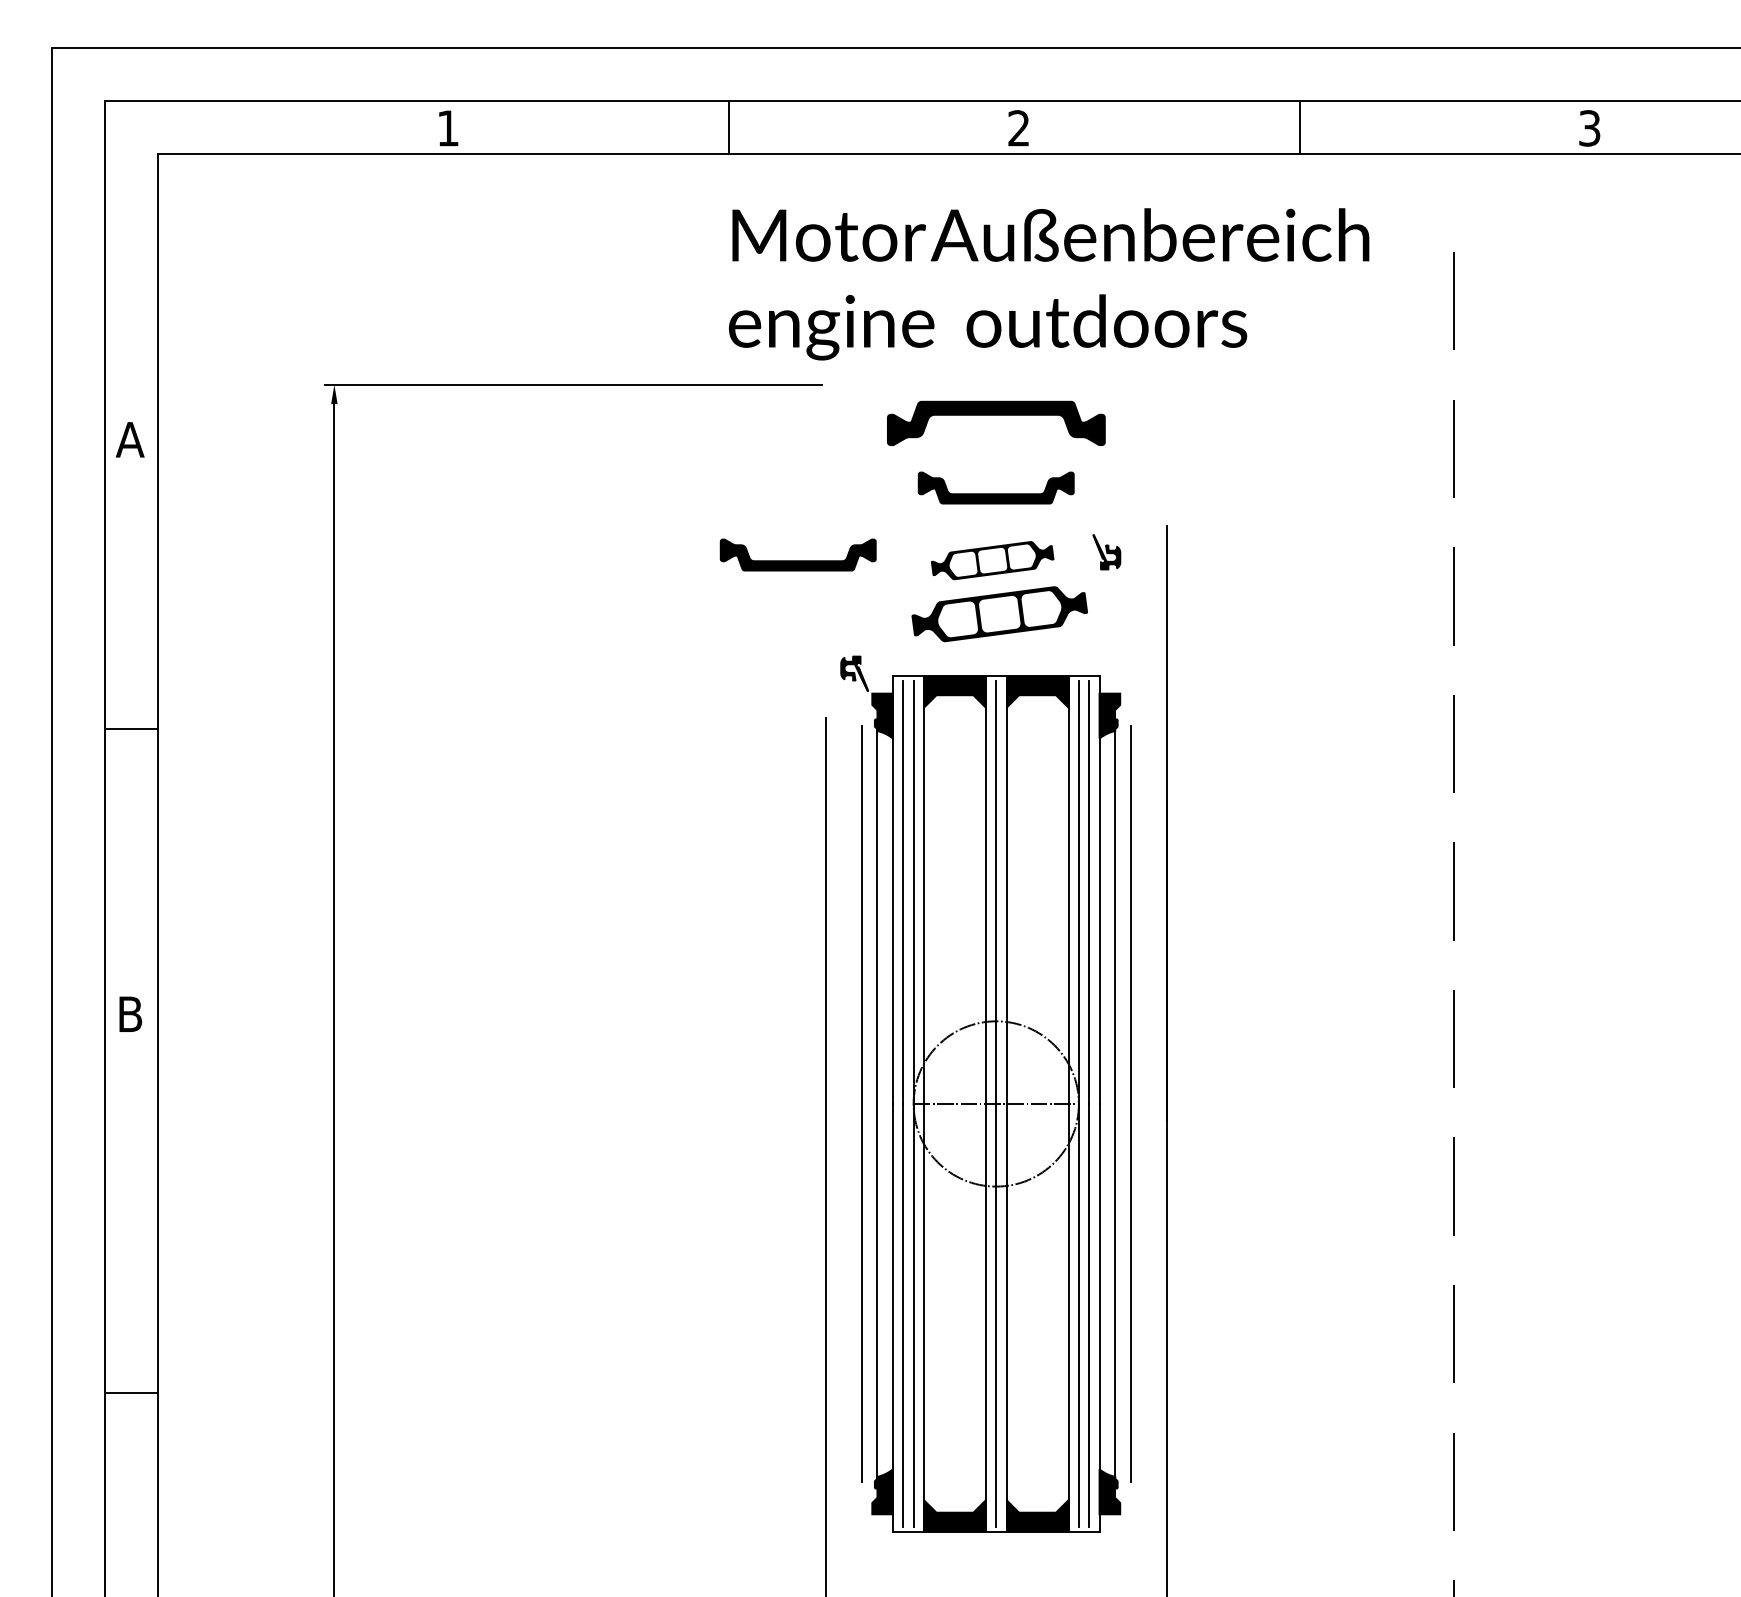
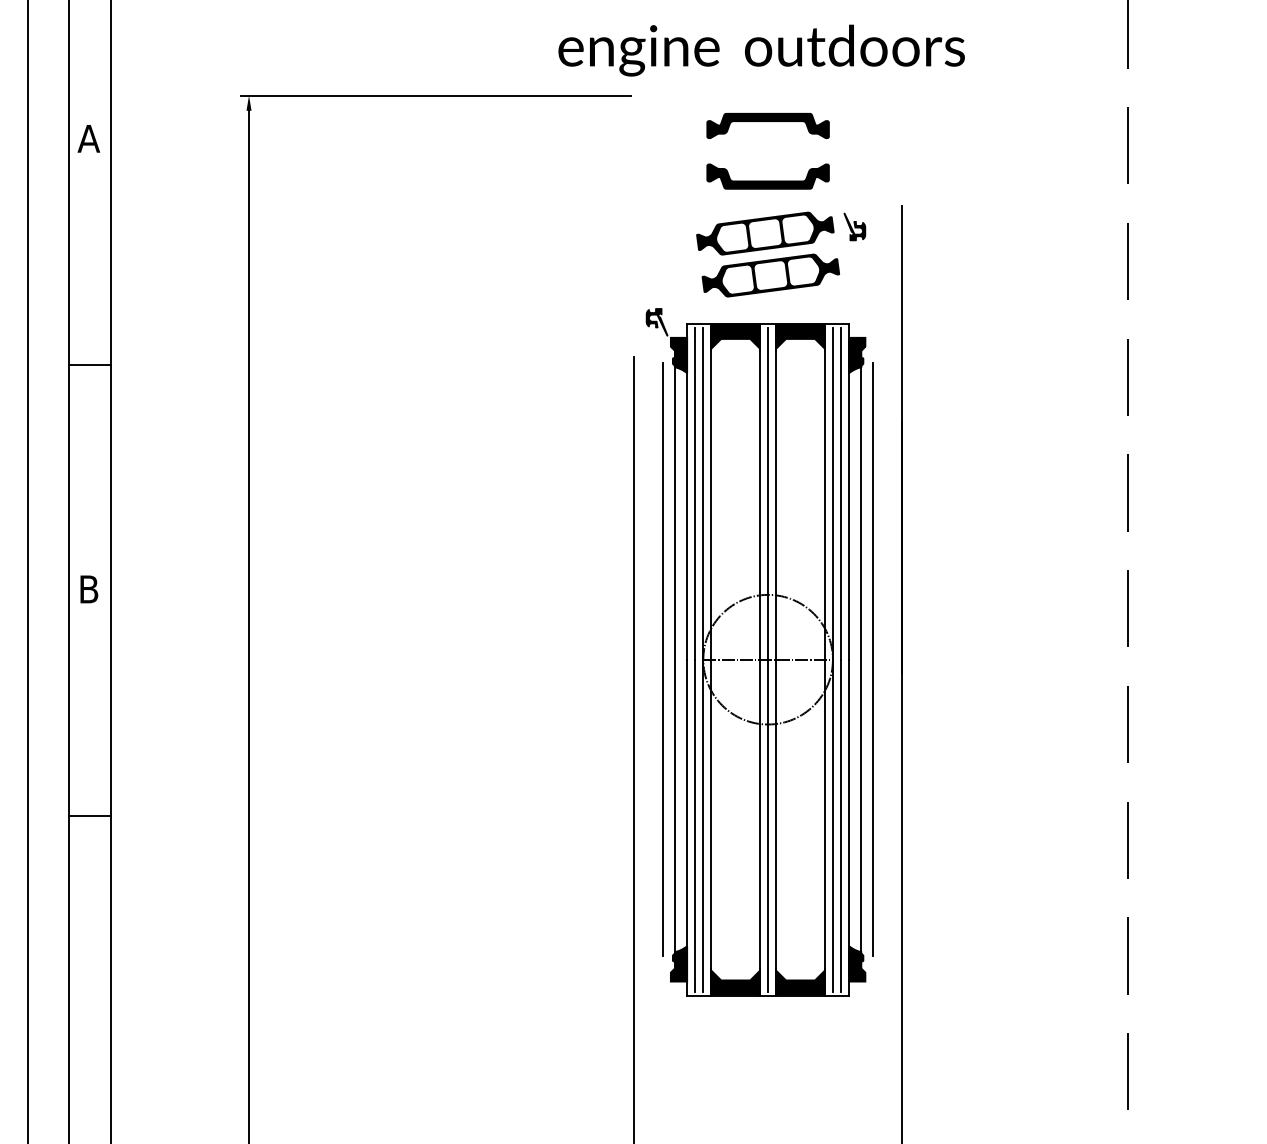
part: (995, 423) -> (767, 126), size x0.71
part: (797, 554) -> (612, 228), removed
part: (992, 560) -> (765, 233), size x1.43
line: (131, 1393) -> (89, 816), moved

